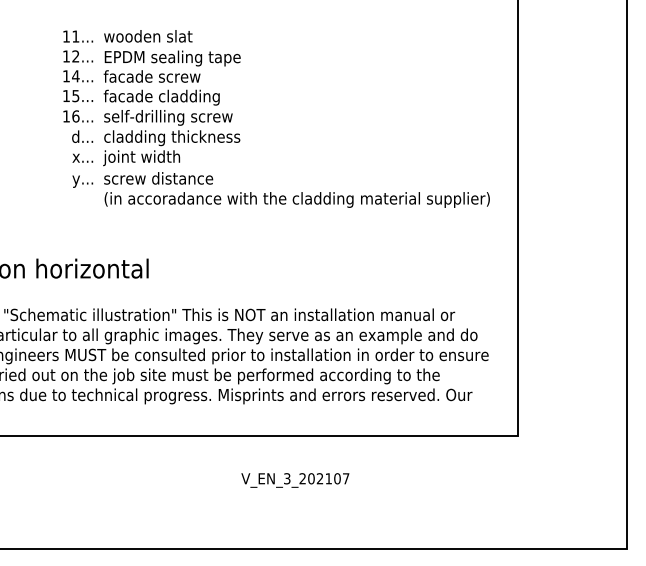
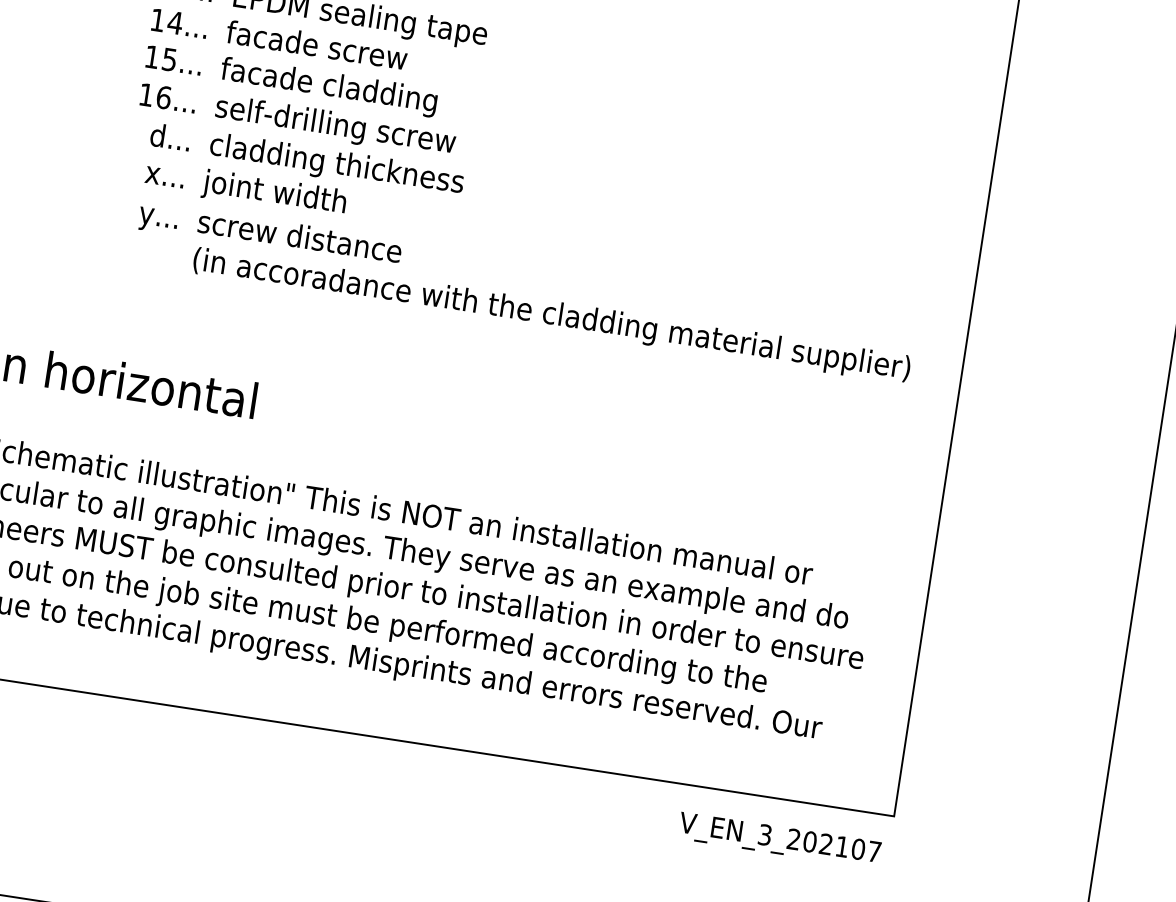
text: (295, 480) -> (779, 840), moved

